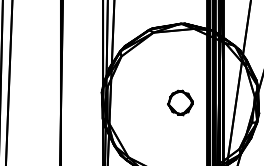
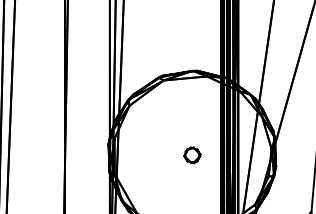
part: (180, 103) -> (192, 155), size x0.6

